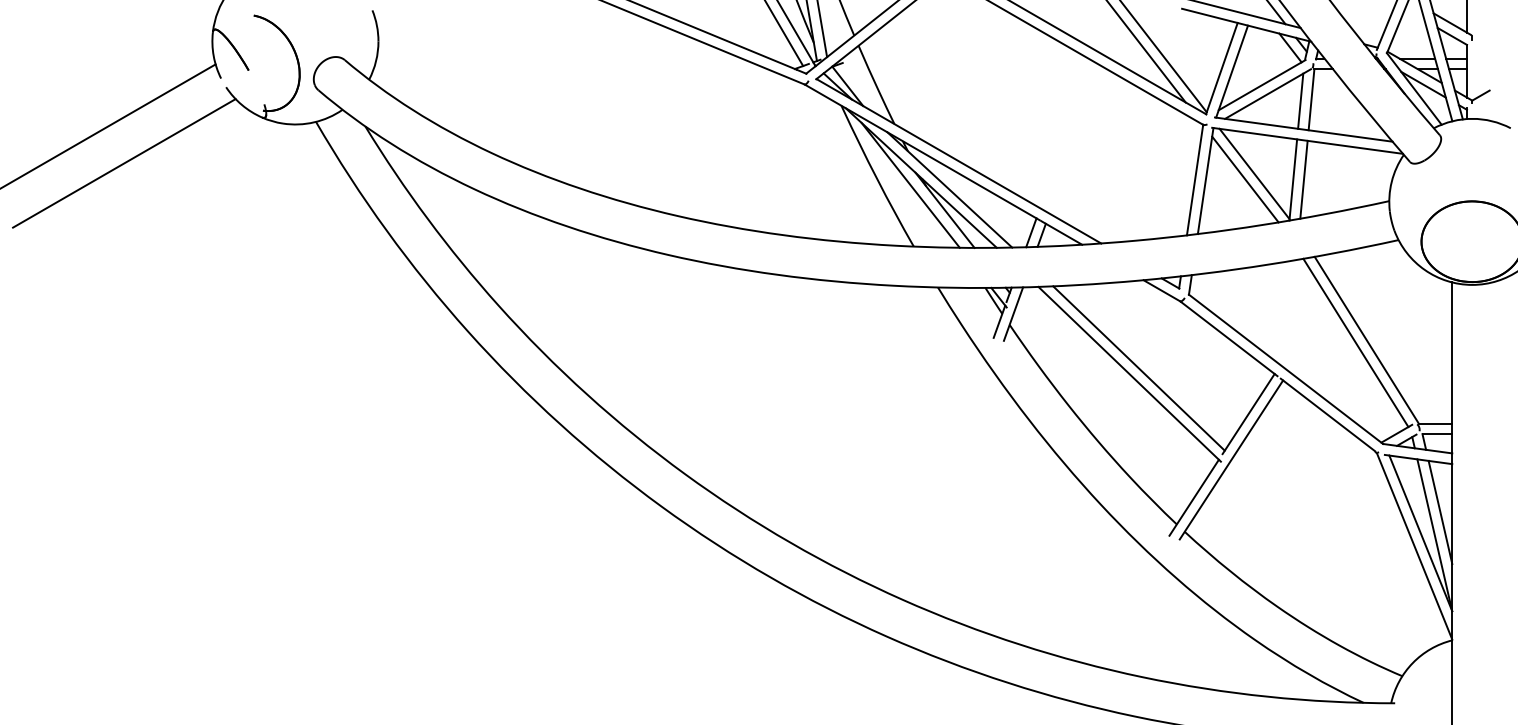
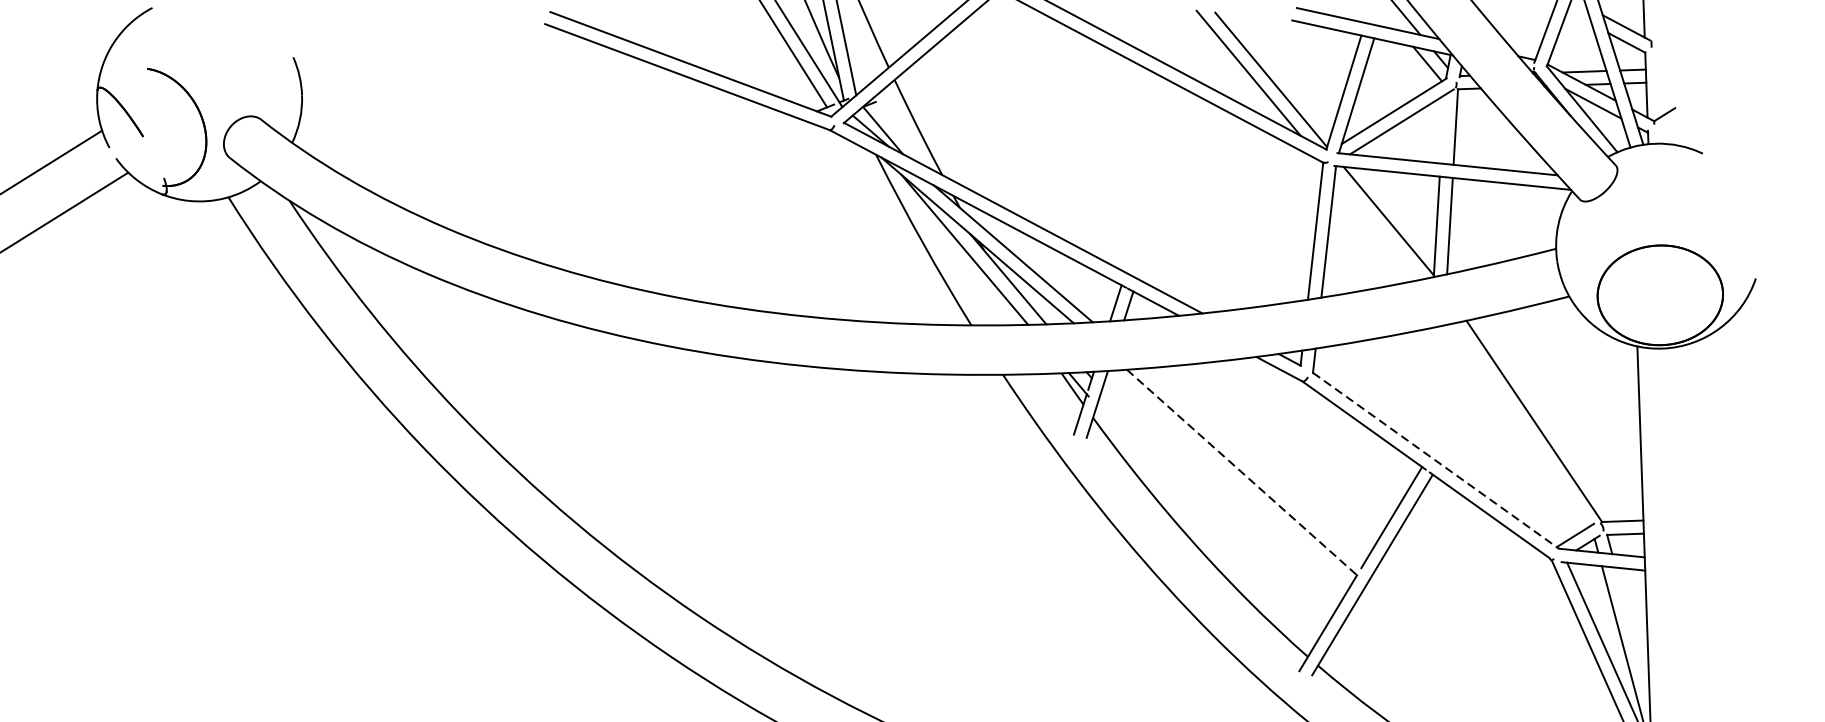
line: (1300, 100) -> (1442, 128), removed
line: (1245, 179) -> (1377, 228), removed
line: (1355, 342) -> (1520, 424), removed
line: (1138, 368) -> (1253, 466), removed
line: (1286, 369) -> (1436, 460), solid -> dashed
line: (1130, 374) -> (1244, 473), solid -> dashed
line: (1440, 512) -> (1632, 630), removed

